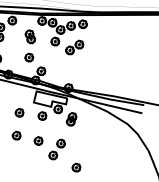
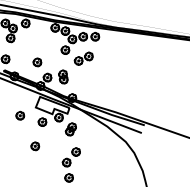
part: (30, 36) -> (63, 76), moved
part: (16, 135) -> (14, 137), removed
part: (56, 149) -> (70, 157), moved

